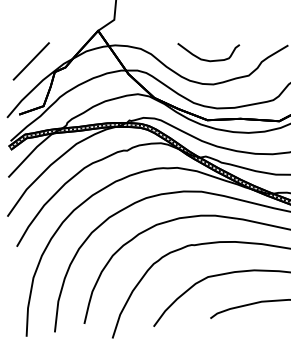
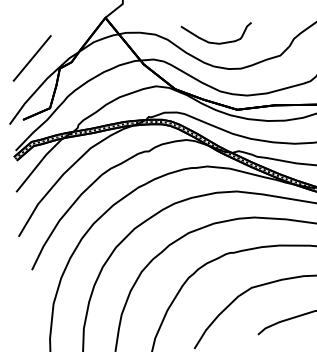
curve: (207, 59) -> (216, 42), moved

